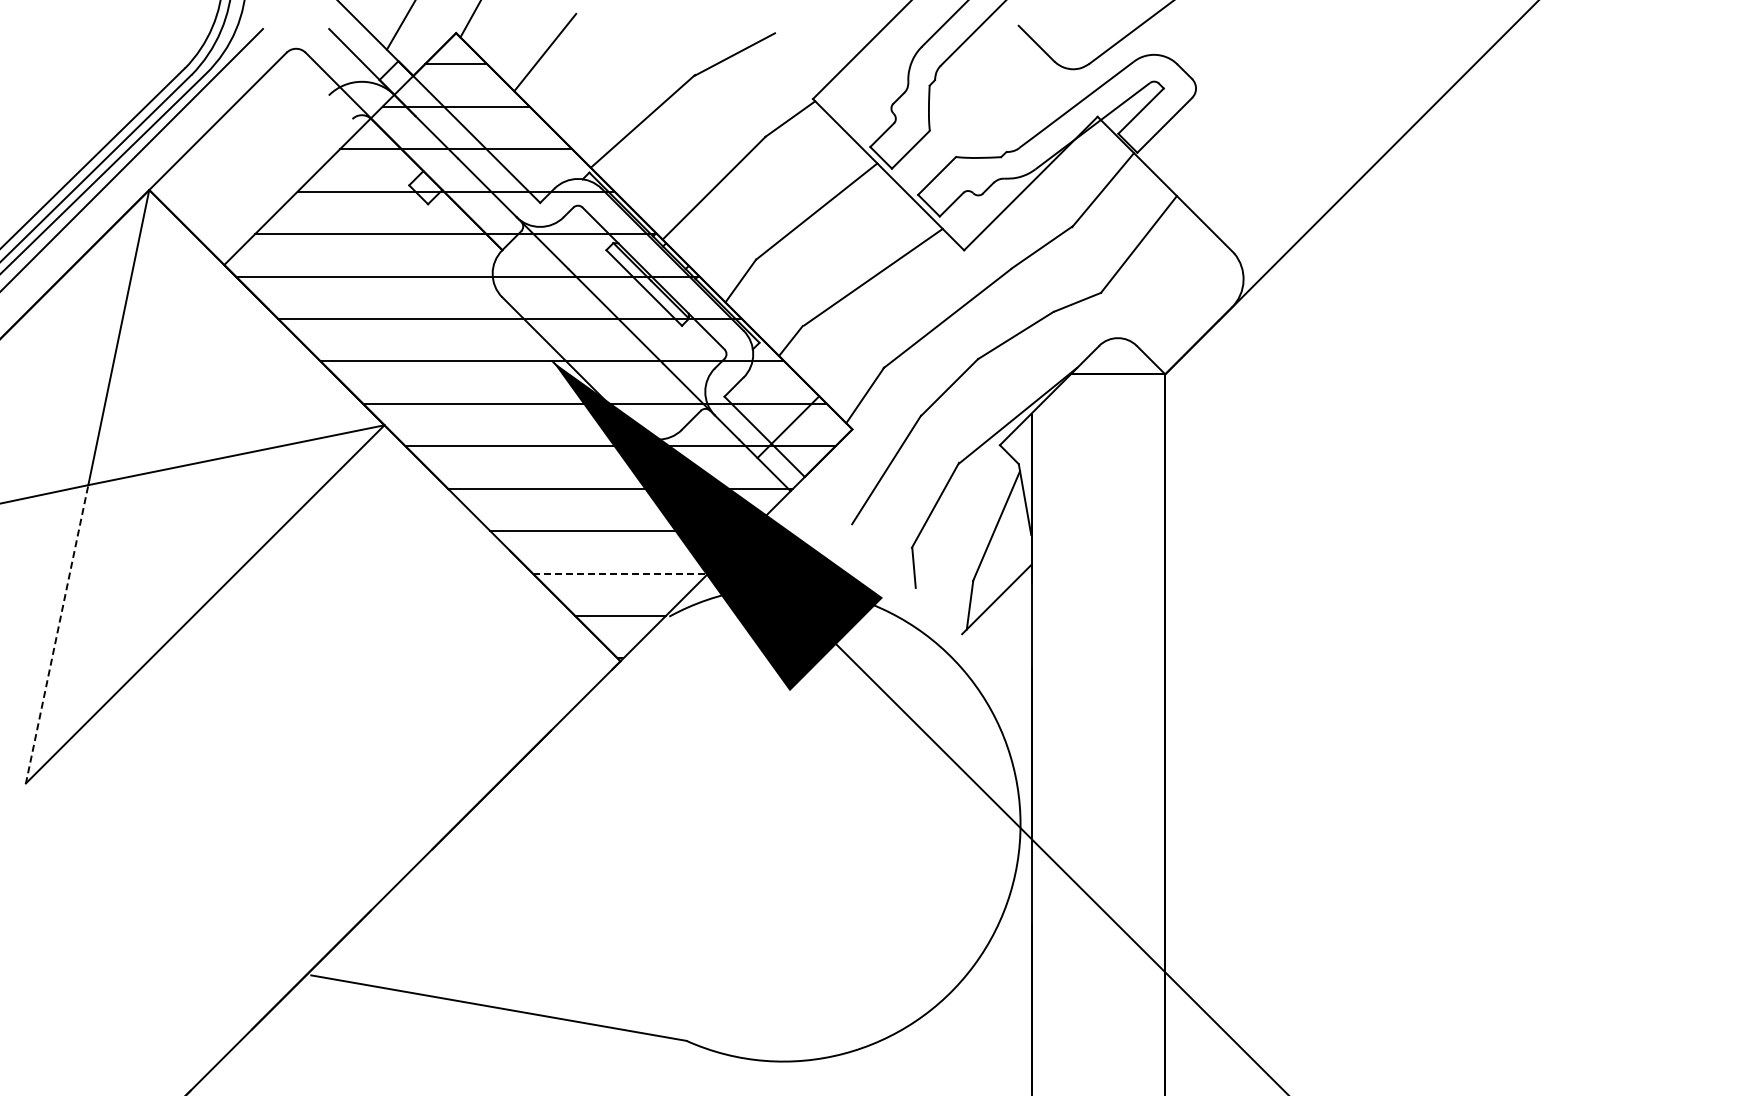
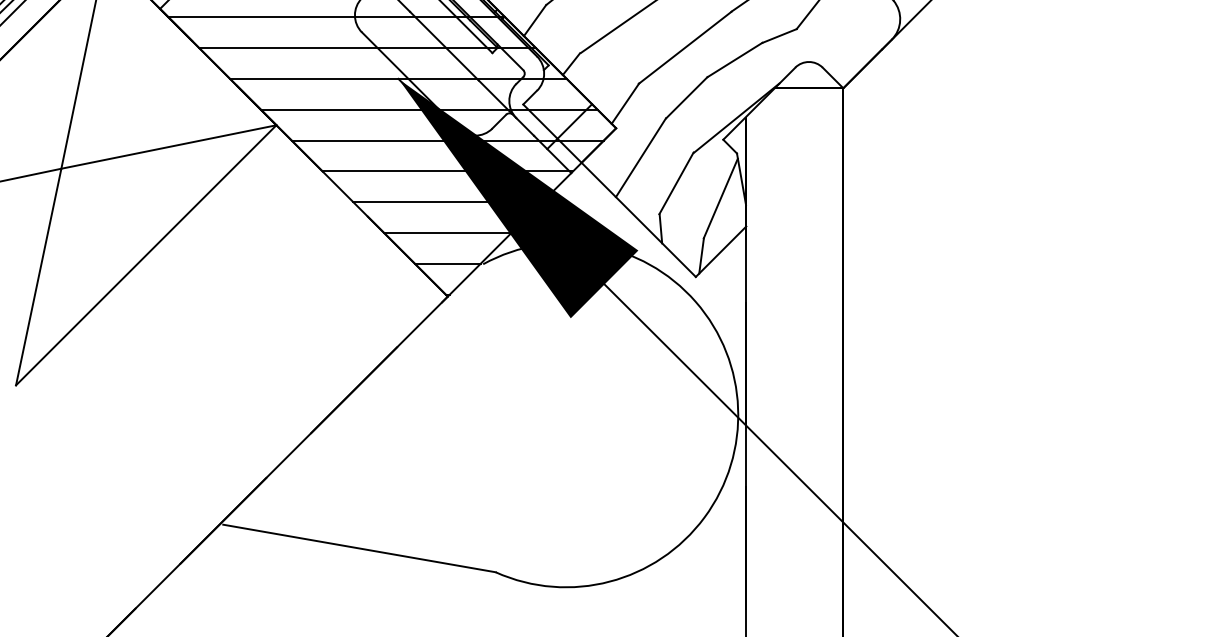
line: (883, 555) -> (638, 219), added
line: (620, 573) -> (447, 232), dashed -> solid
line: (57, 634) -> (38, 277), dashed -> solid

